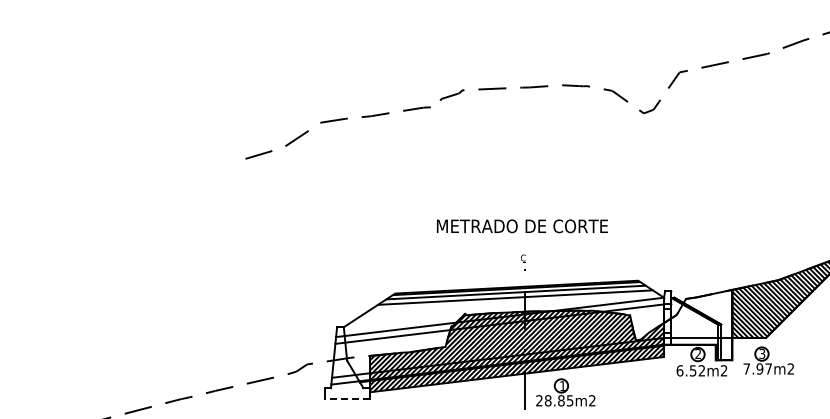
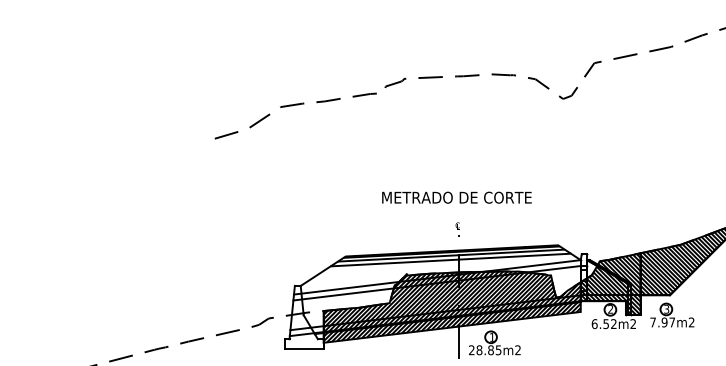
hatch: (698, 324) -> (610, 283), added
line: (347, 399) -> (303, 349), dashed -> solid

